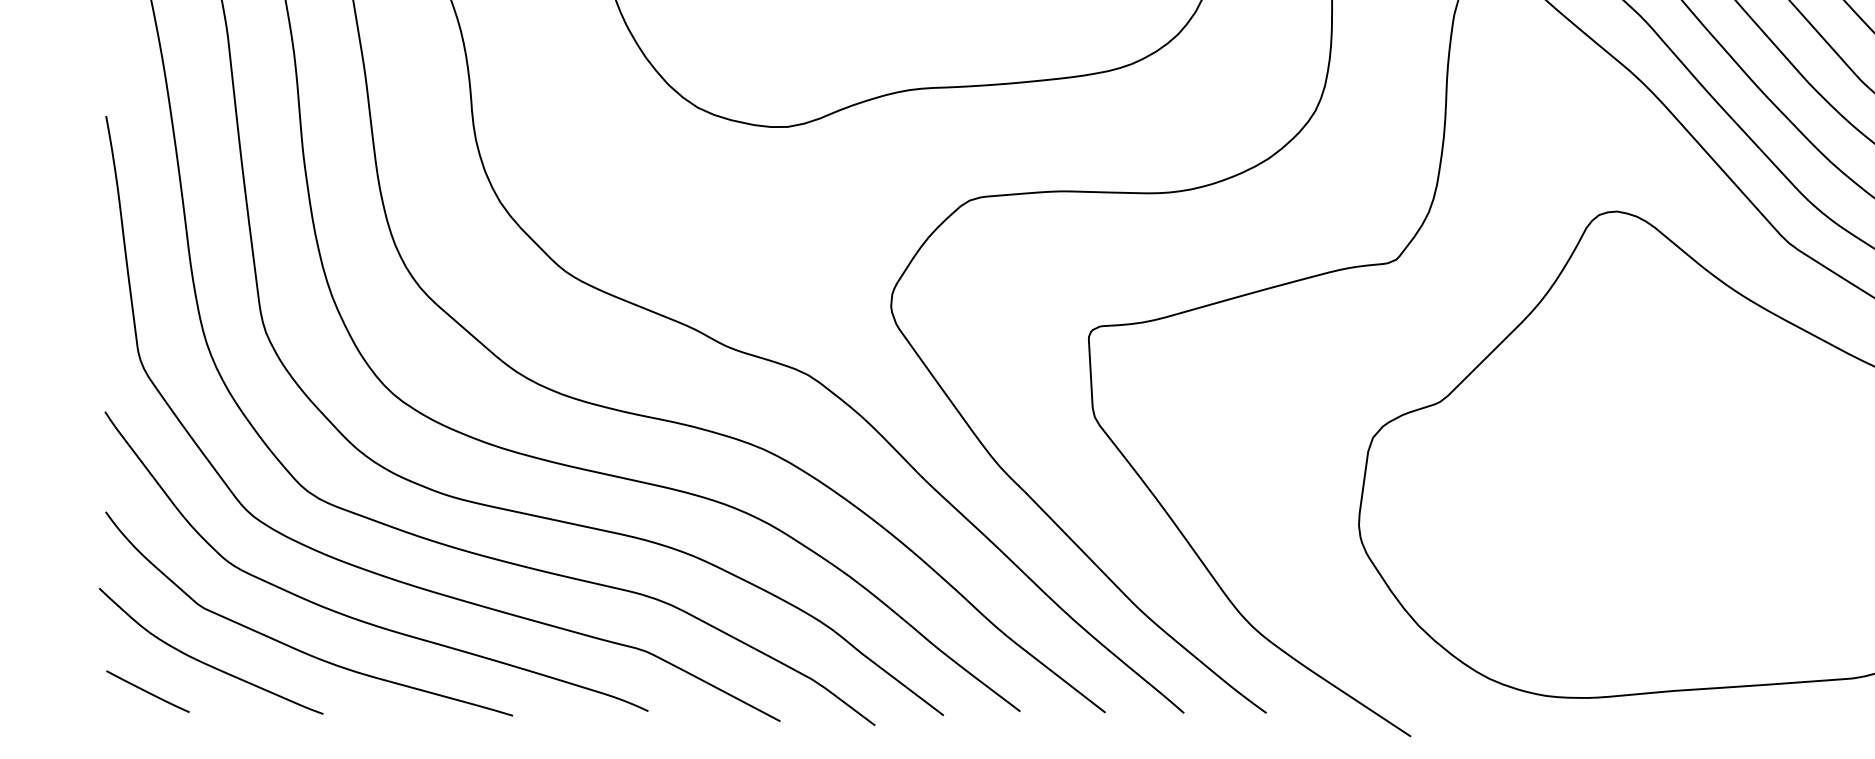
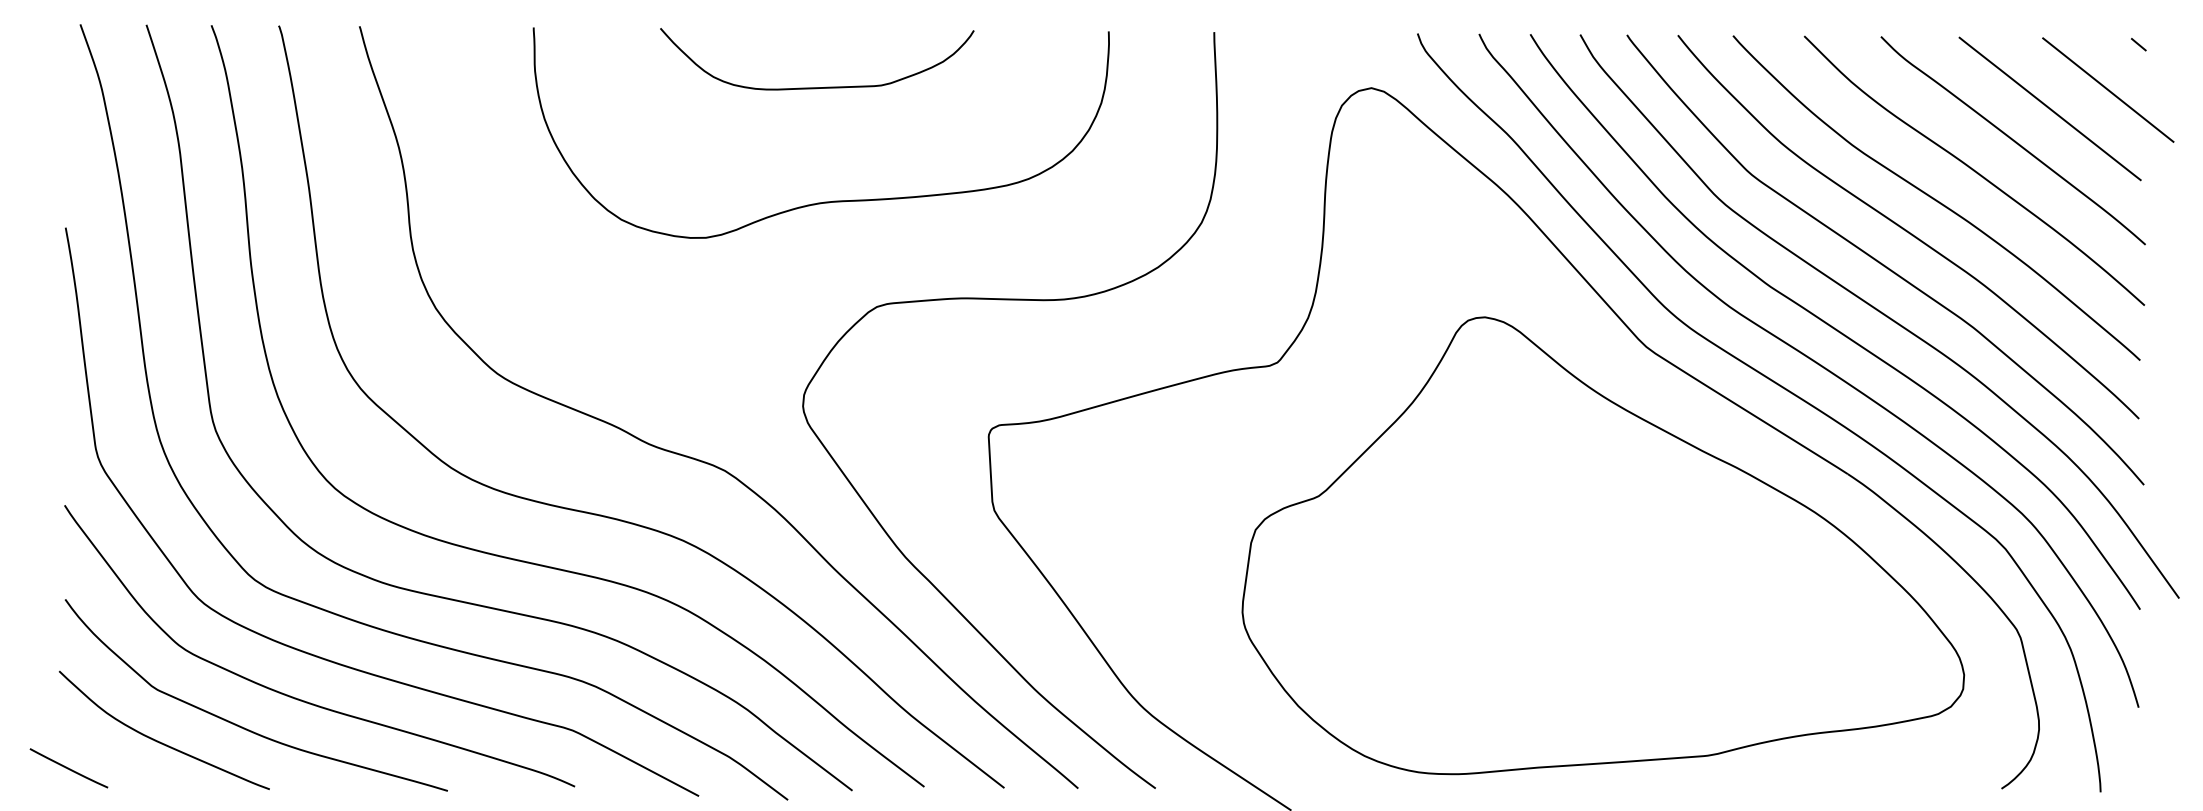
line: (147, 691) -> (68, 768), moved

